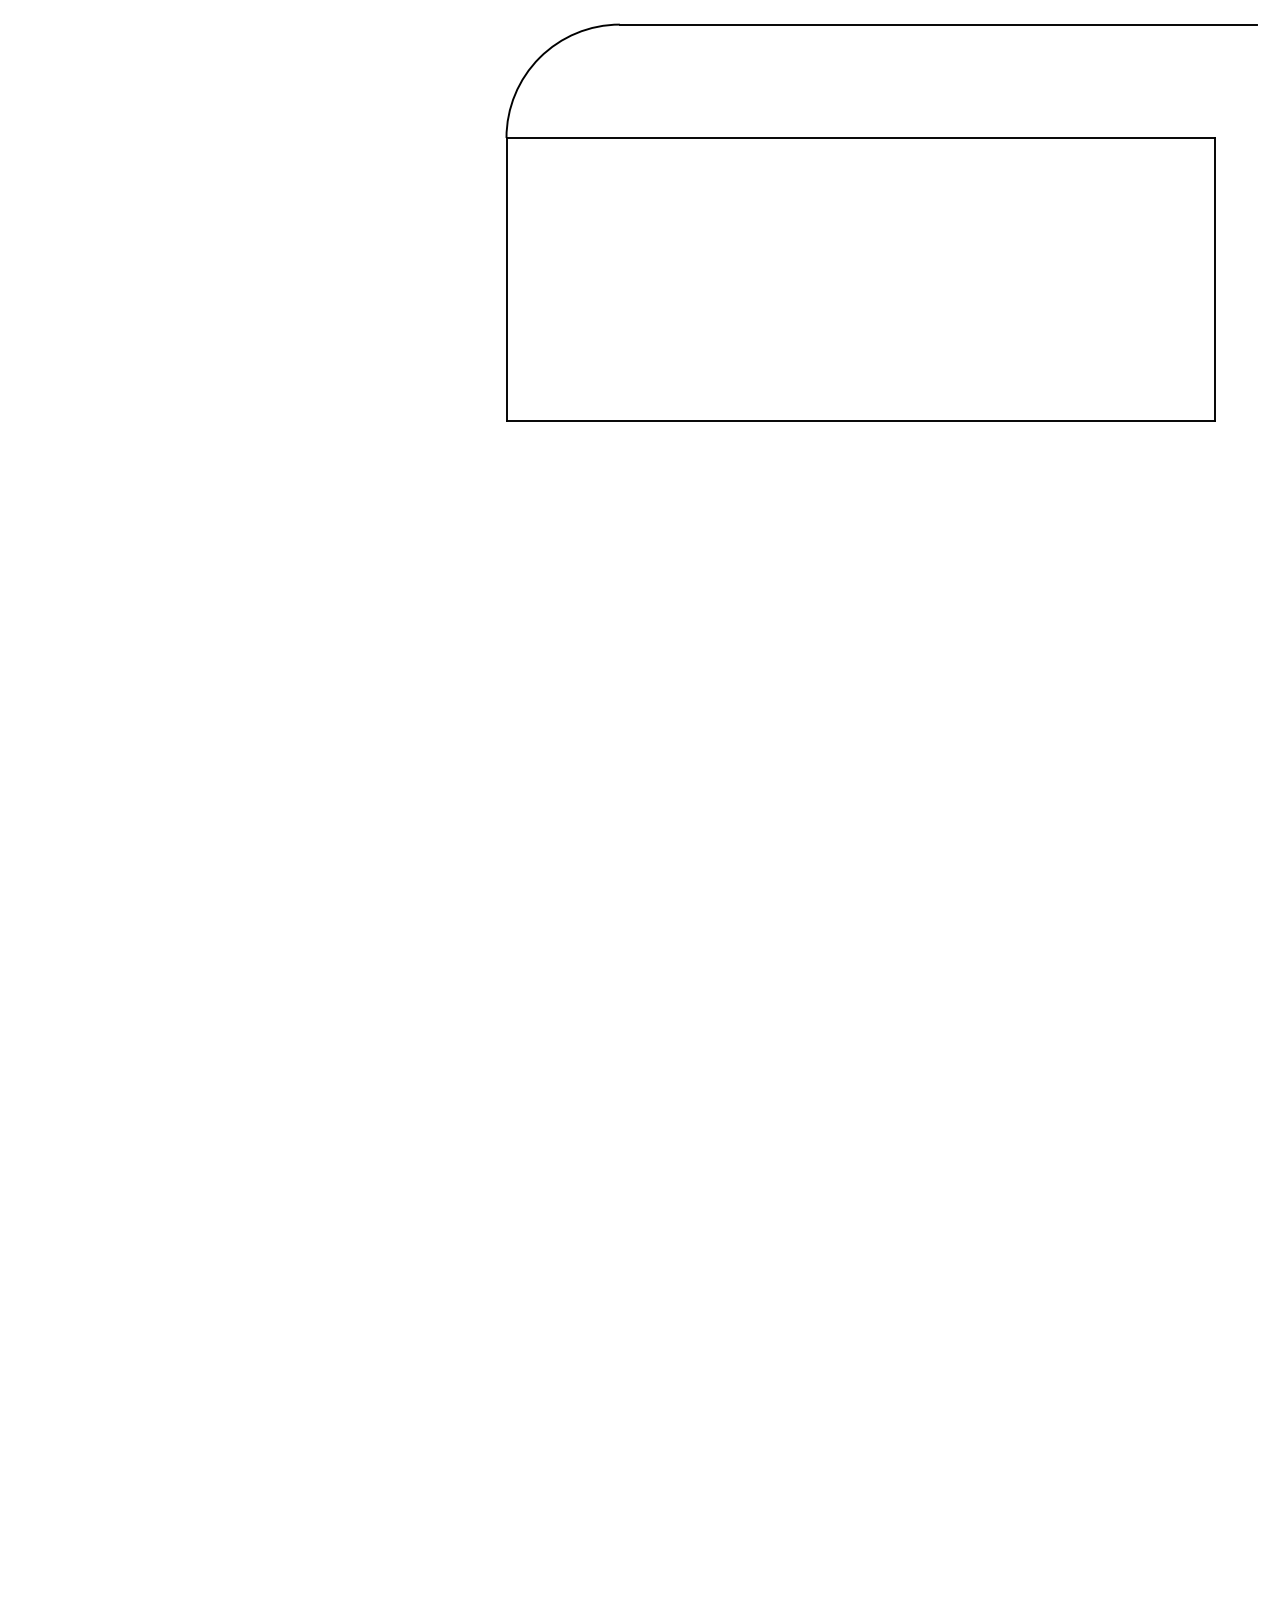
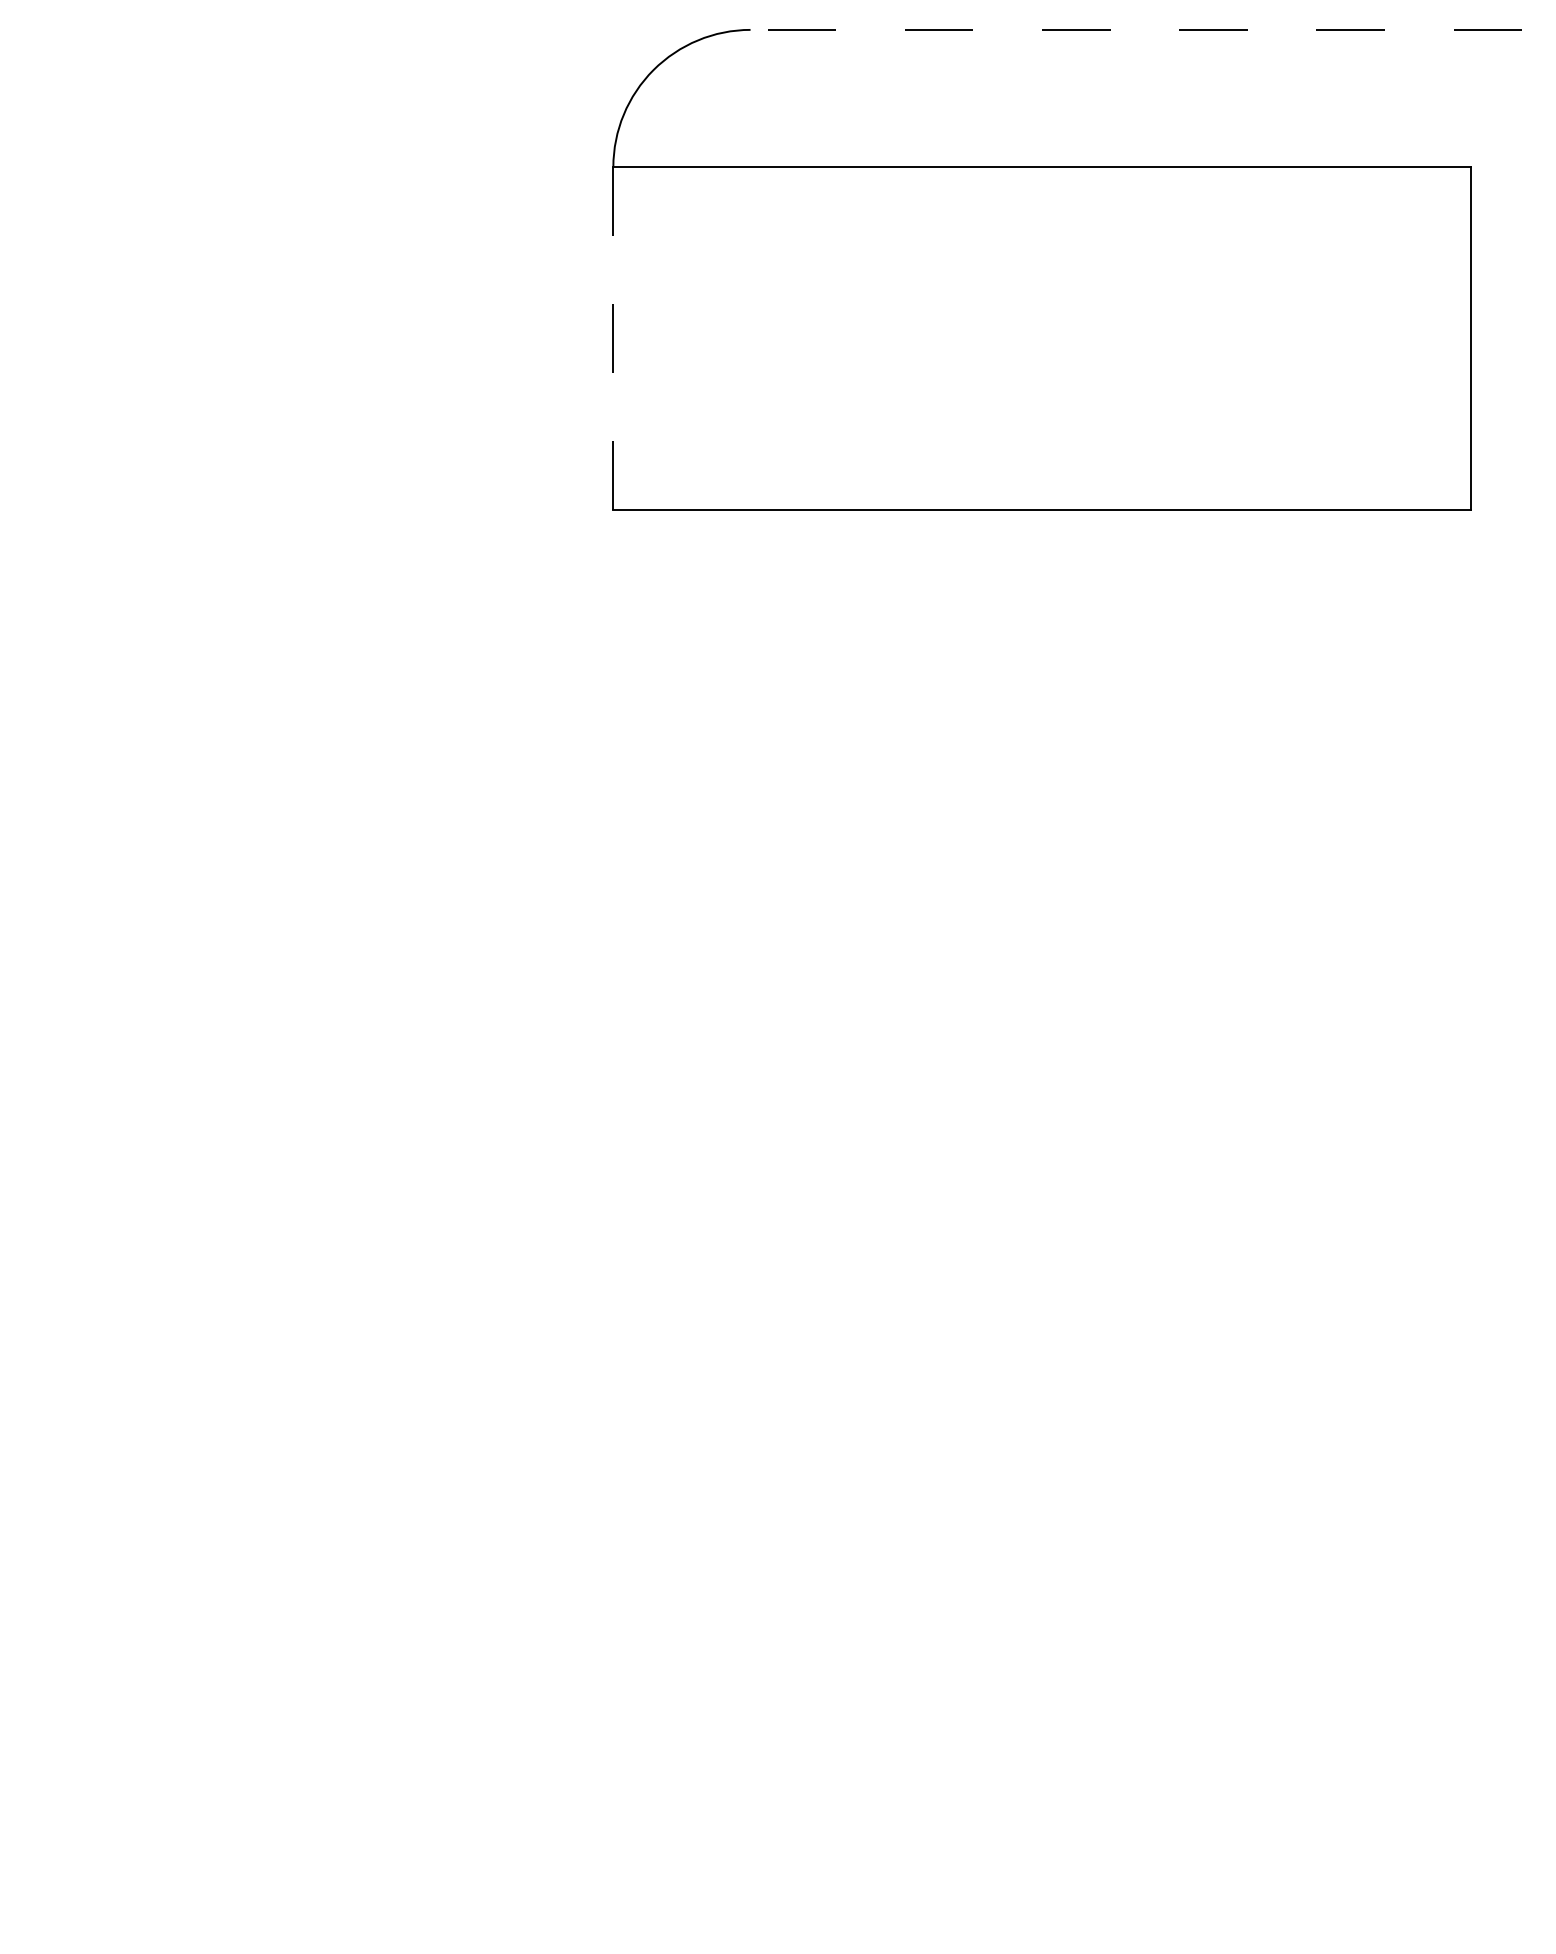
line: (938, 24) -> (1136, 29), solid -> dashed
line: (506, 279) -> (613, 338), solid -> dashed

